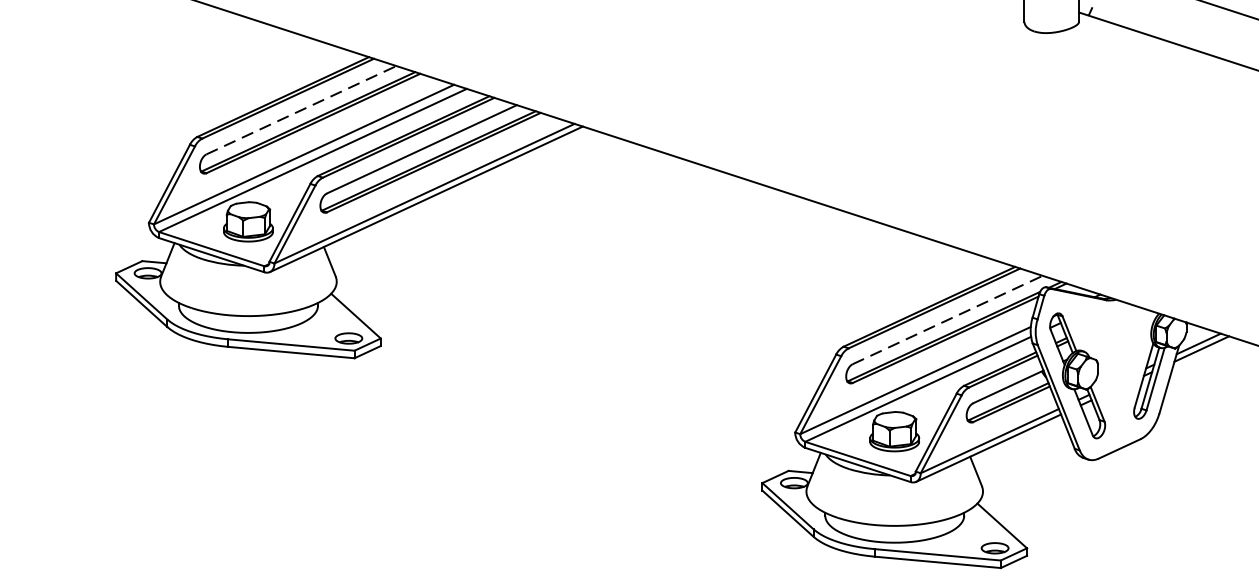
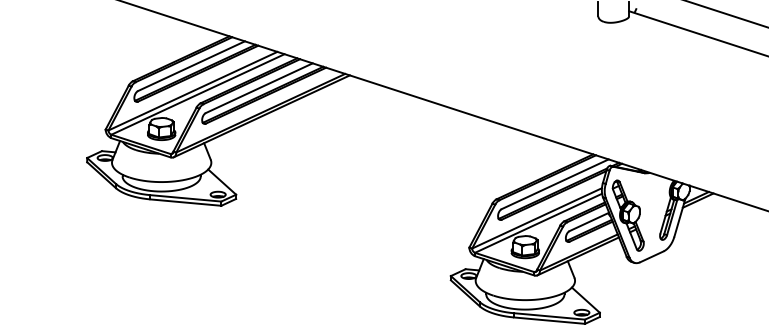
line: (301, 110) -> (191, 66), dashed -> solid
line: (948, 320) -> (555, 184), dashed -> solid

